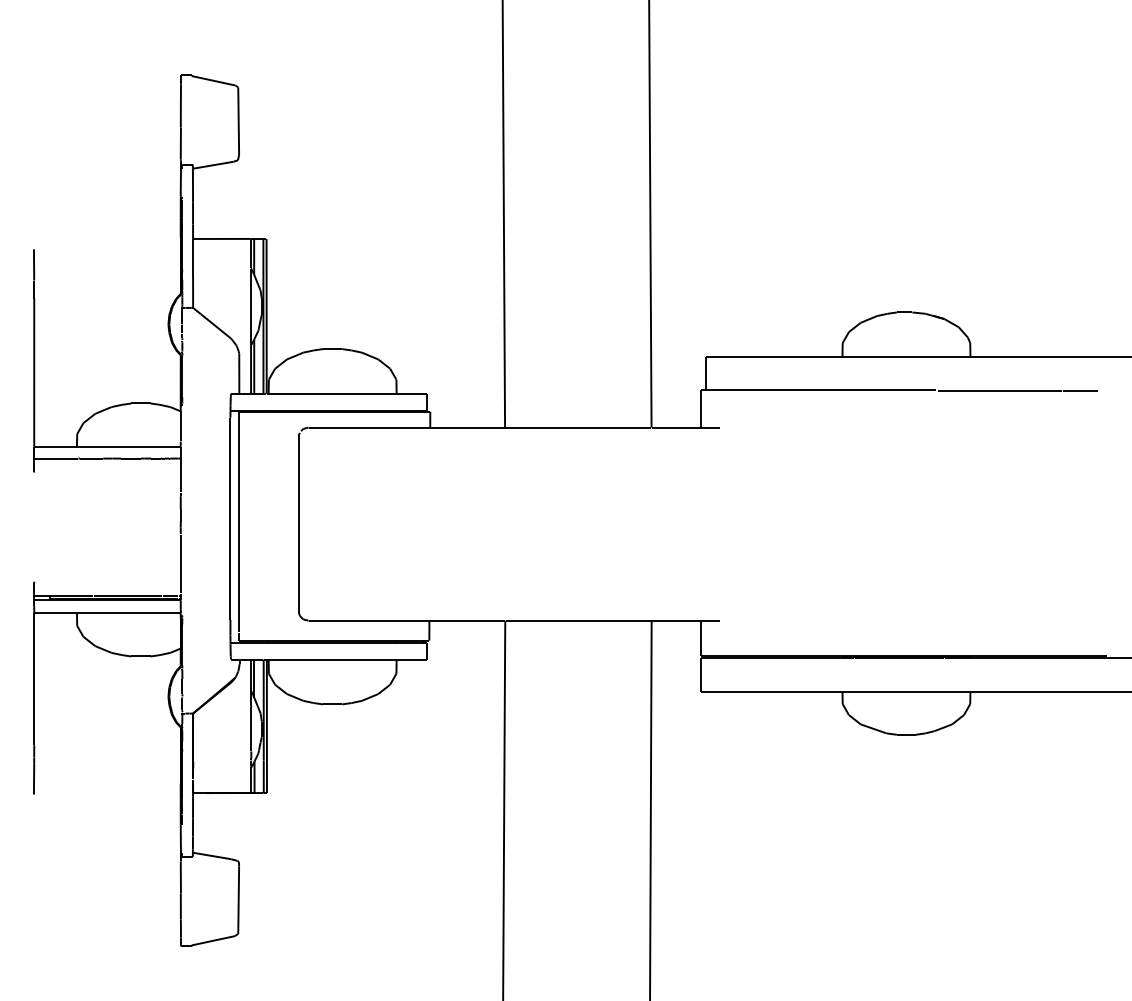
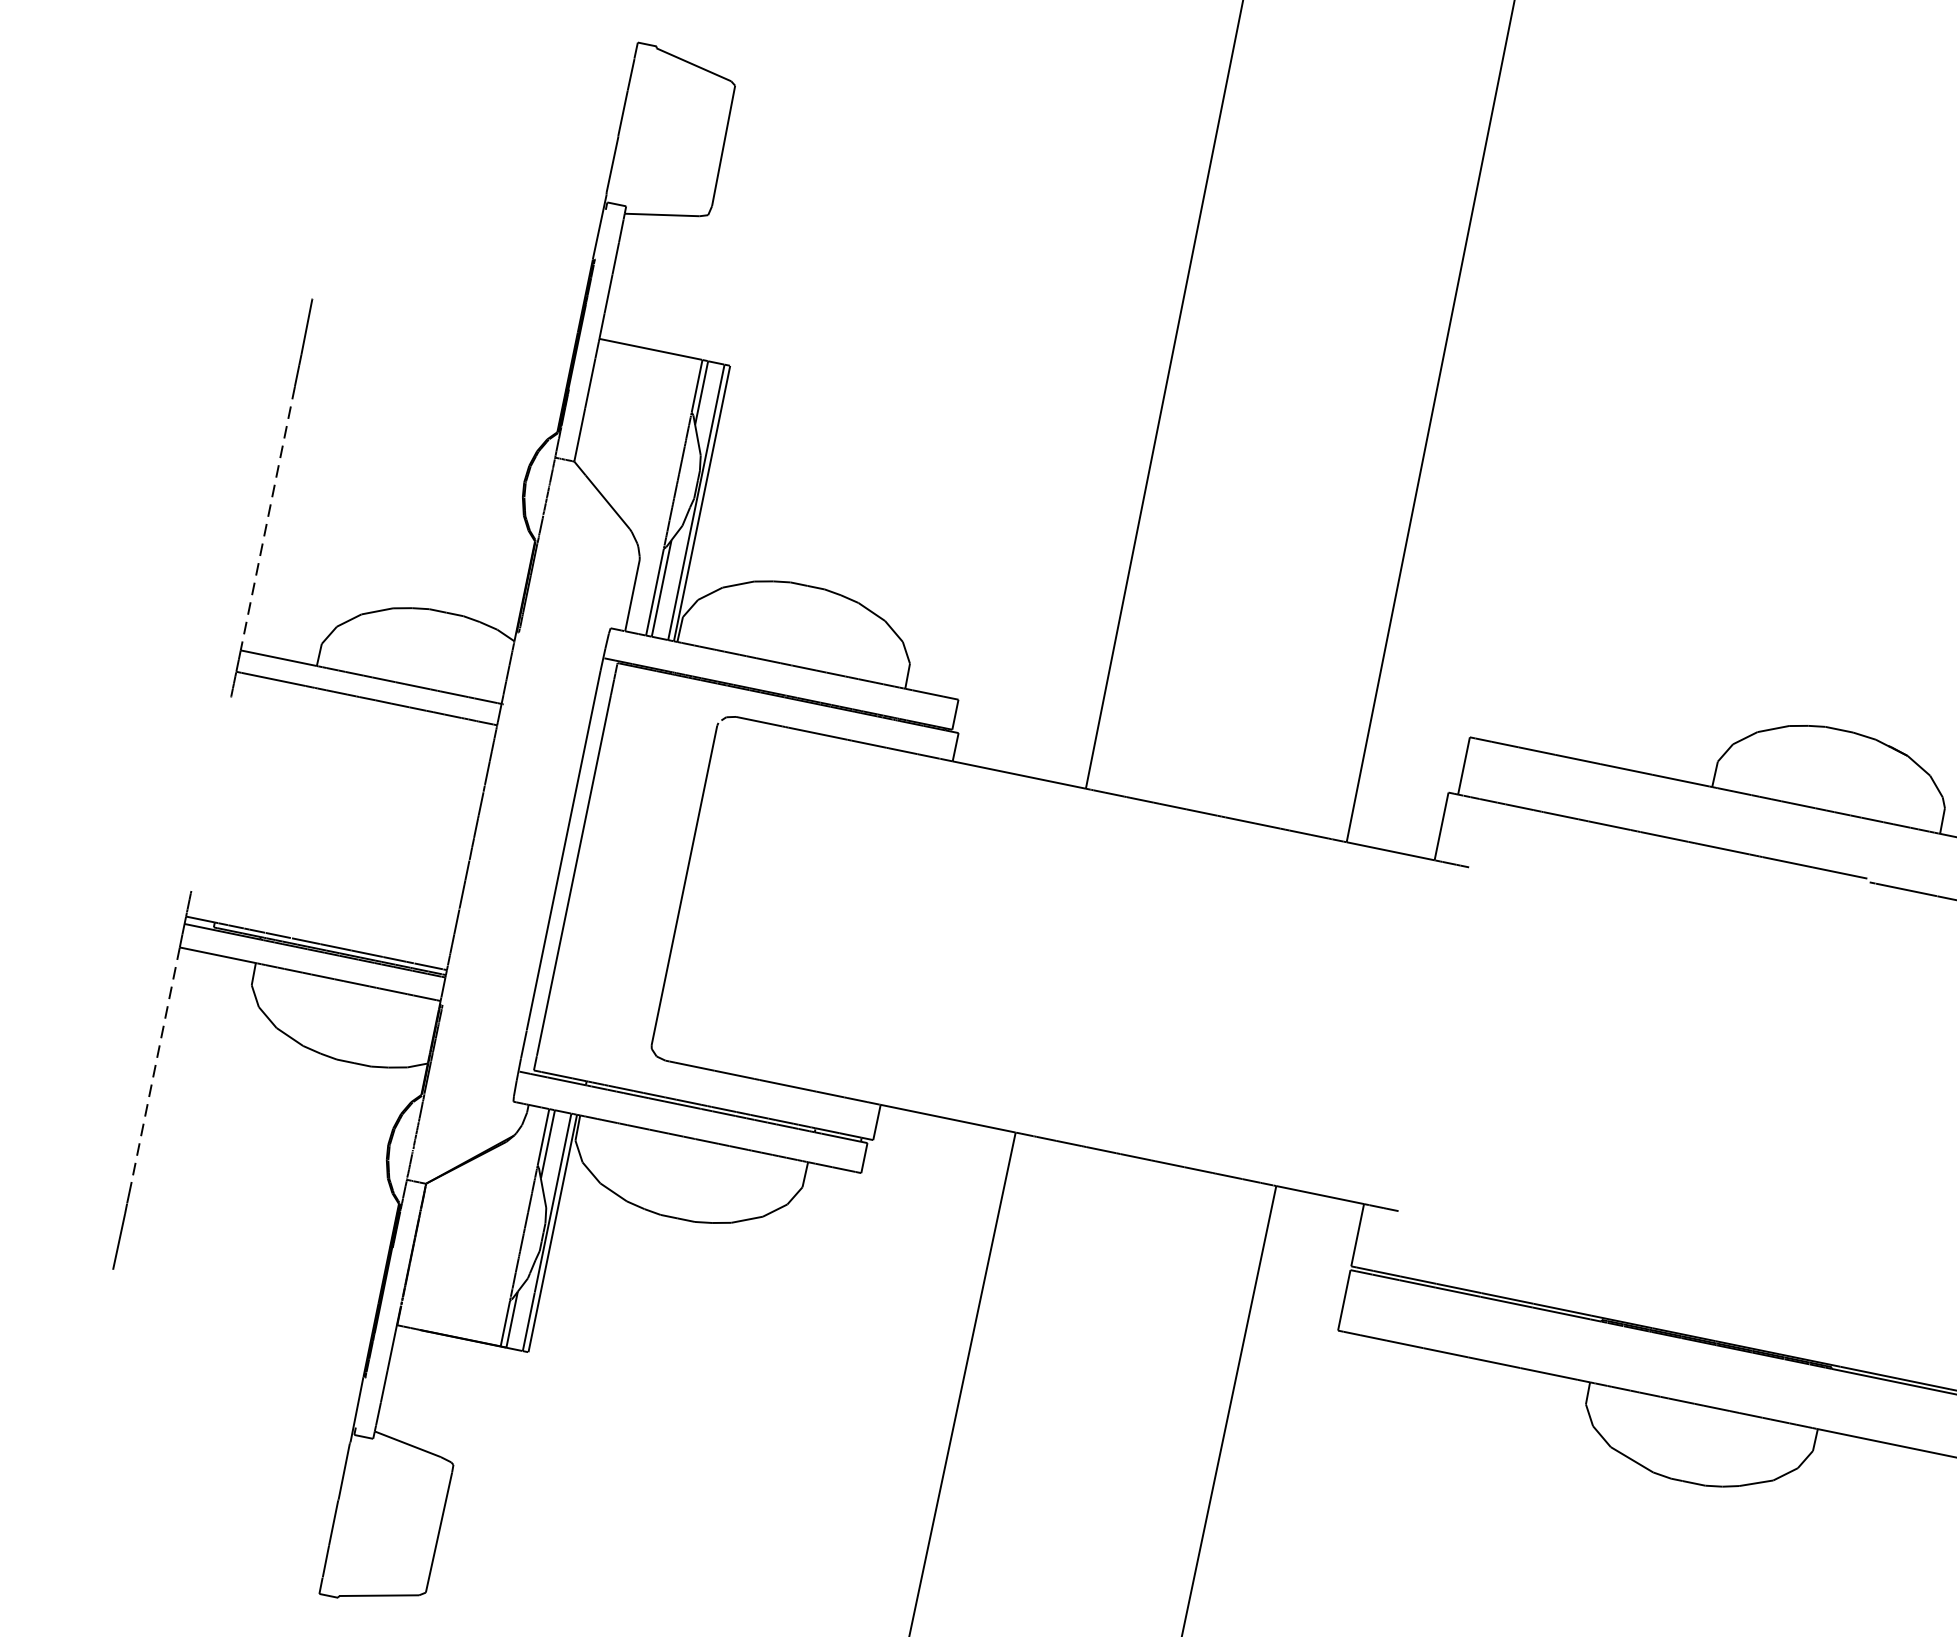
line: (34, 373) -> (267, 520), solid -> dashed
line: (34, 679) -> (156, 1065), solid -> dashed

